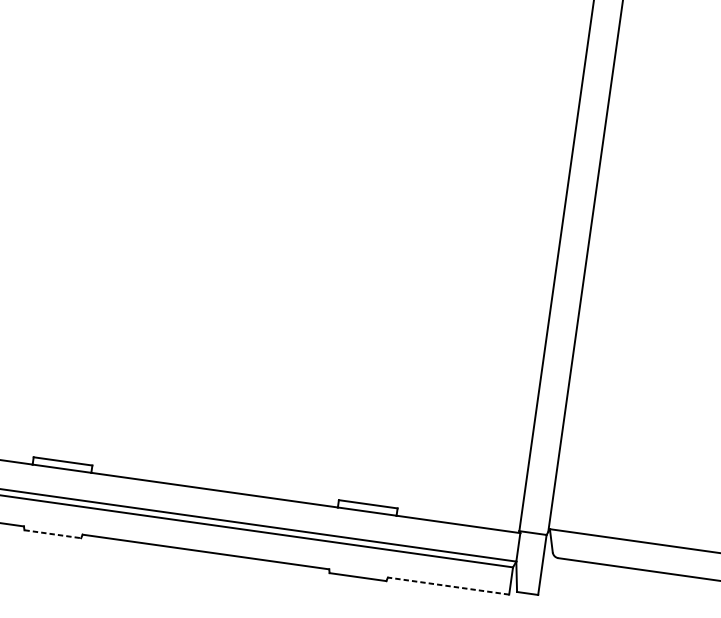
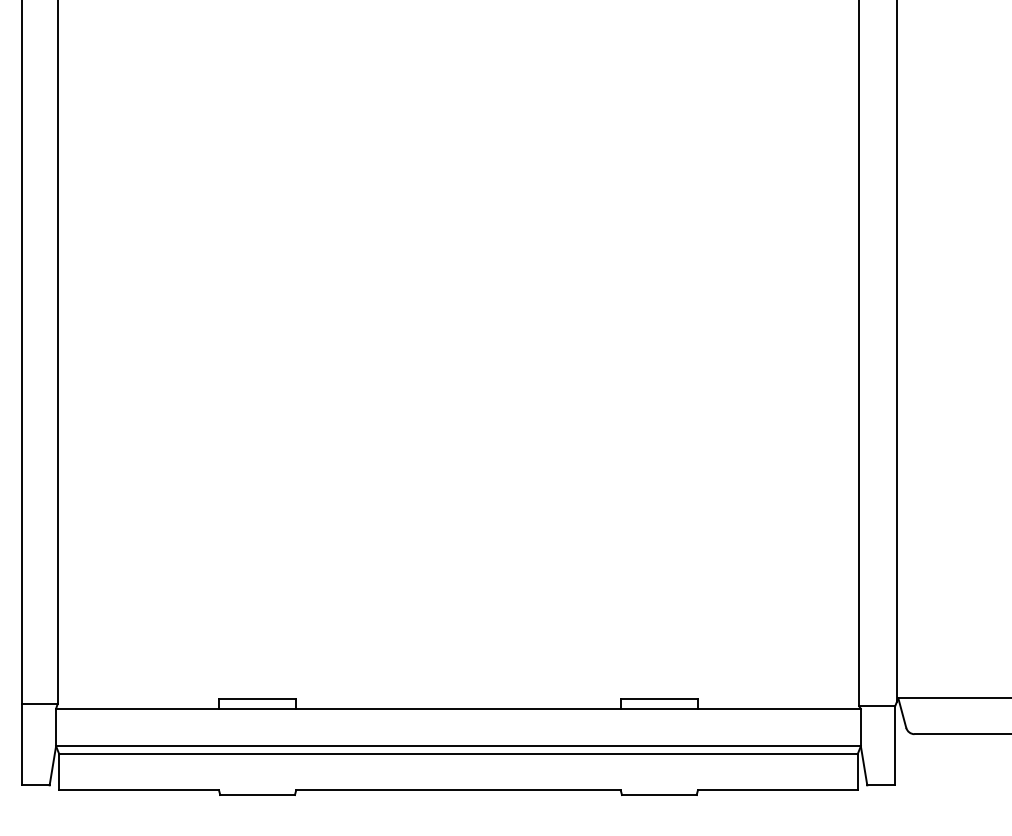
line: (53, 534) -> (258, 795), dashed -> solid
line: (448, 586) -> (777, 790), dashed -> solid

